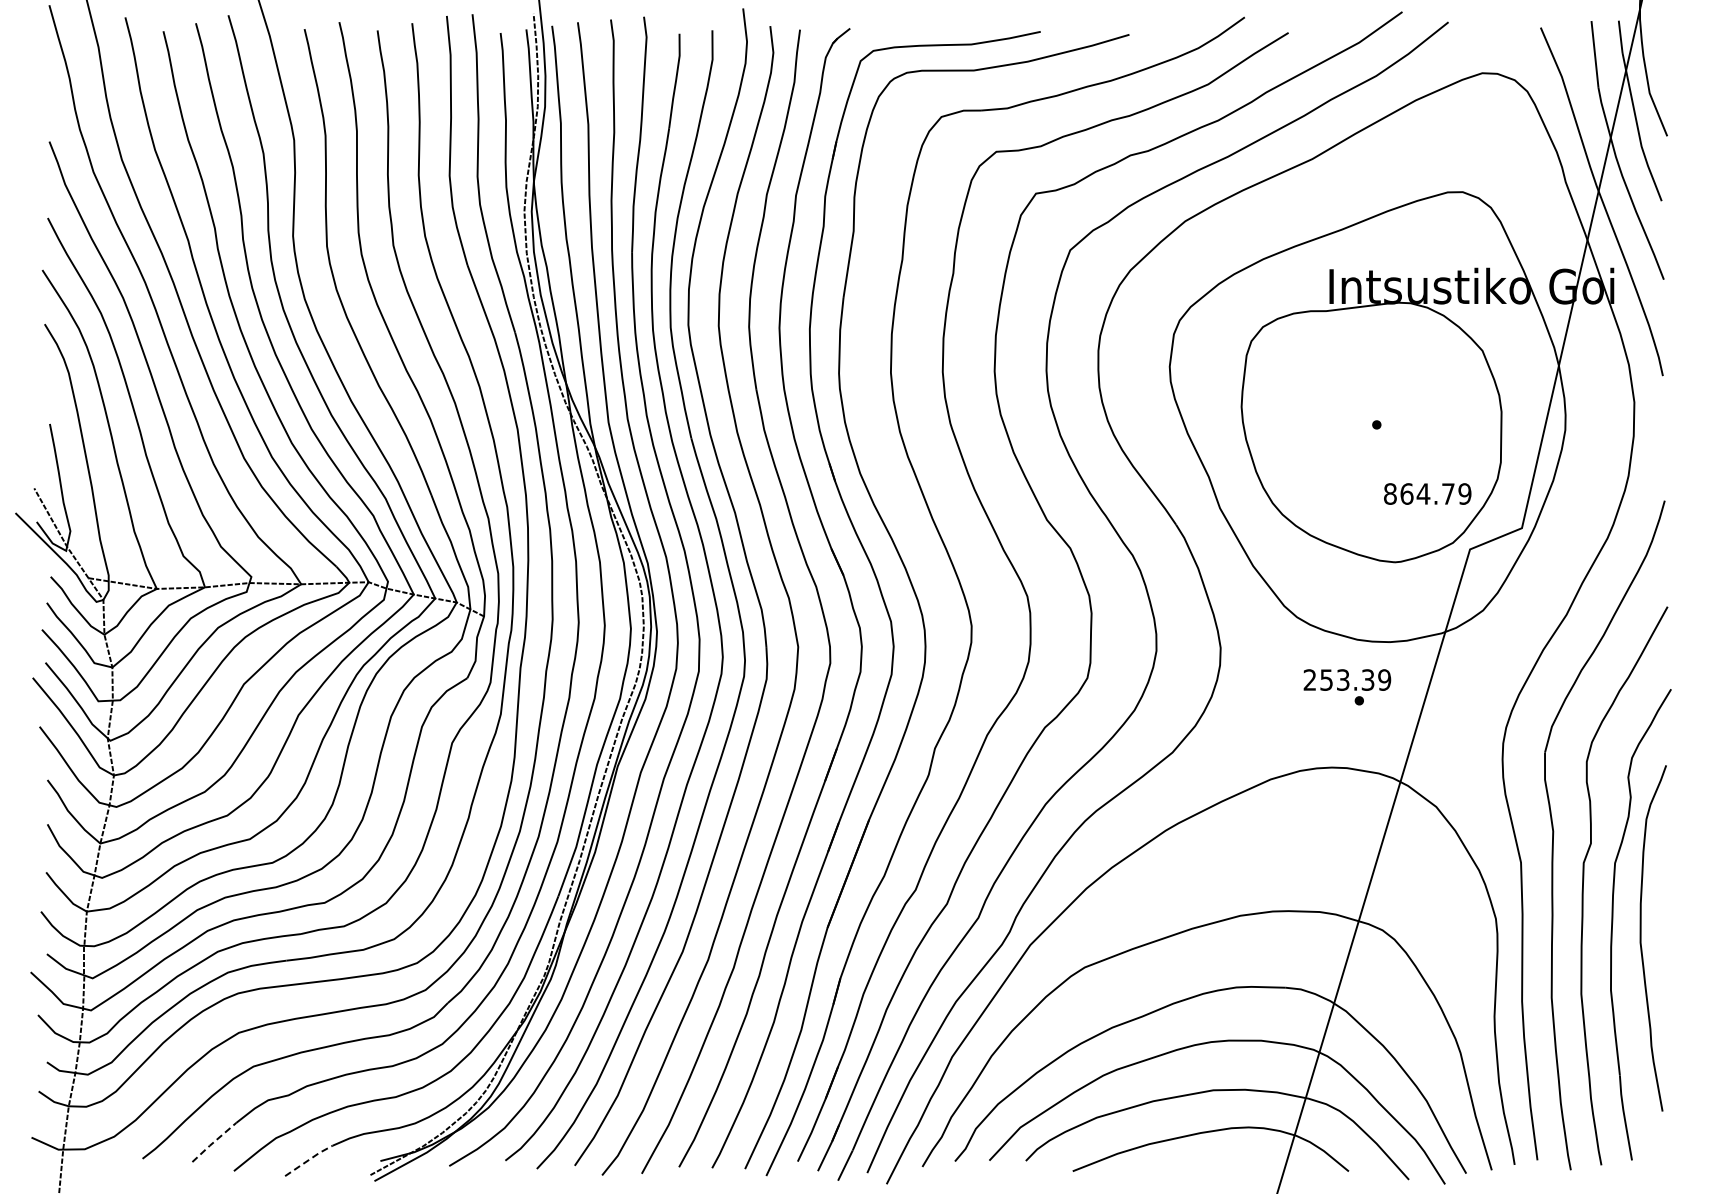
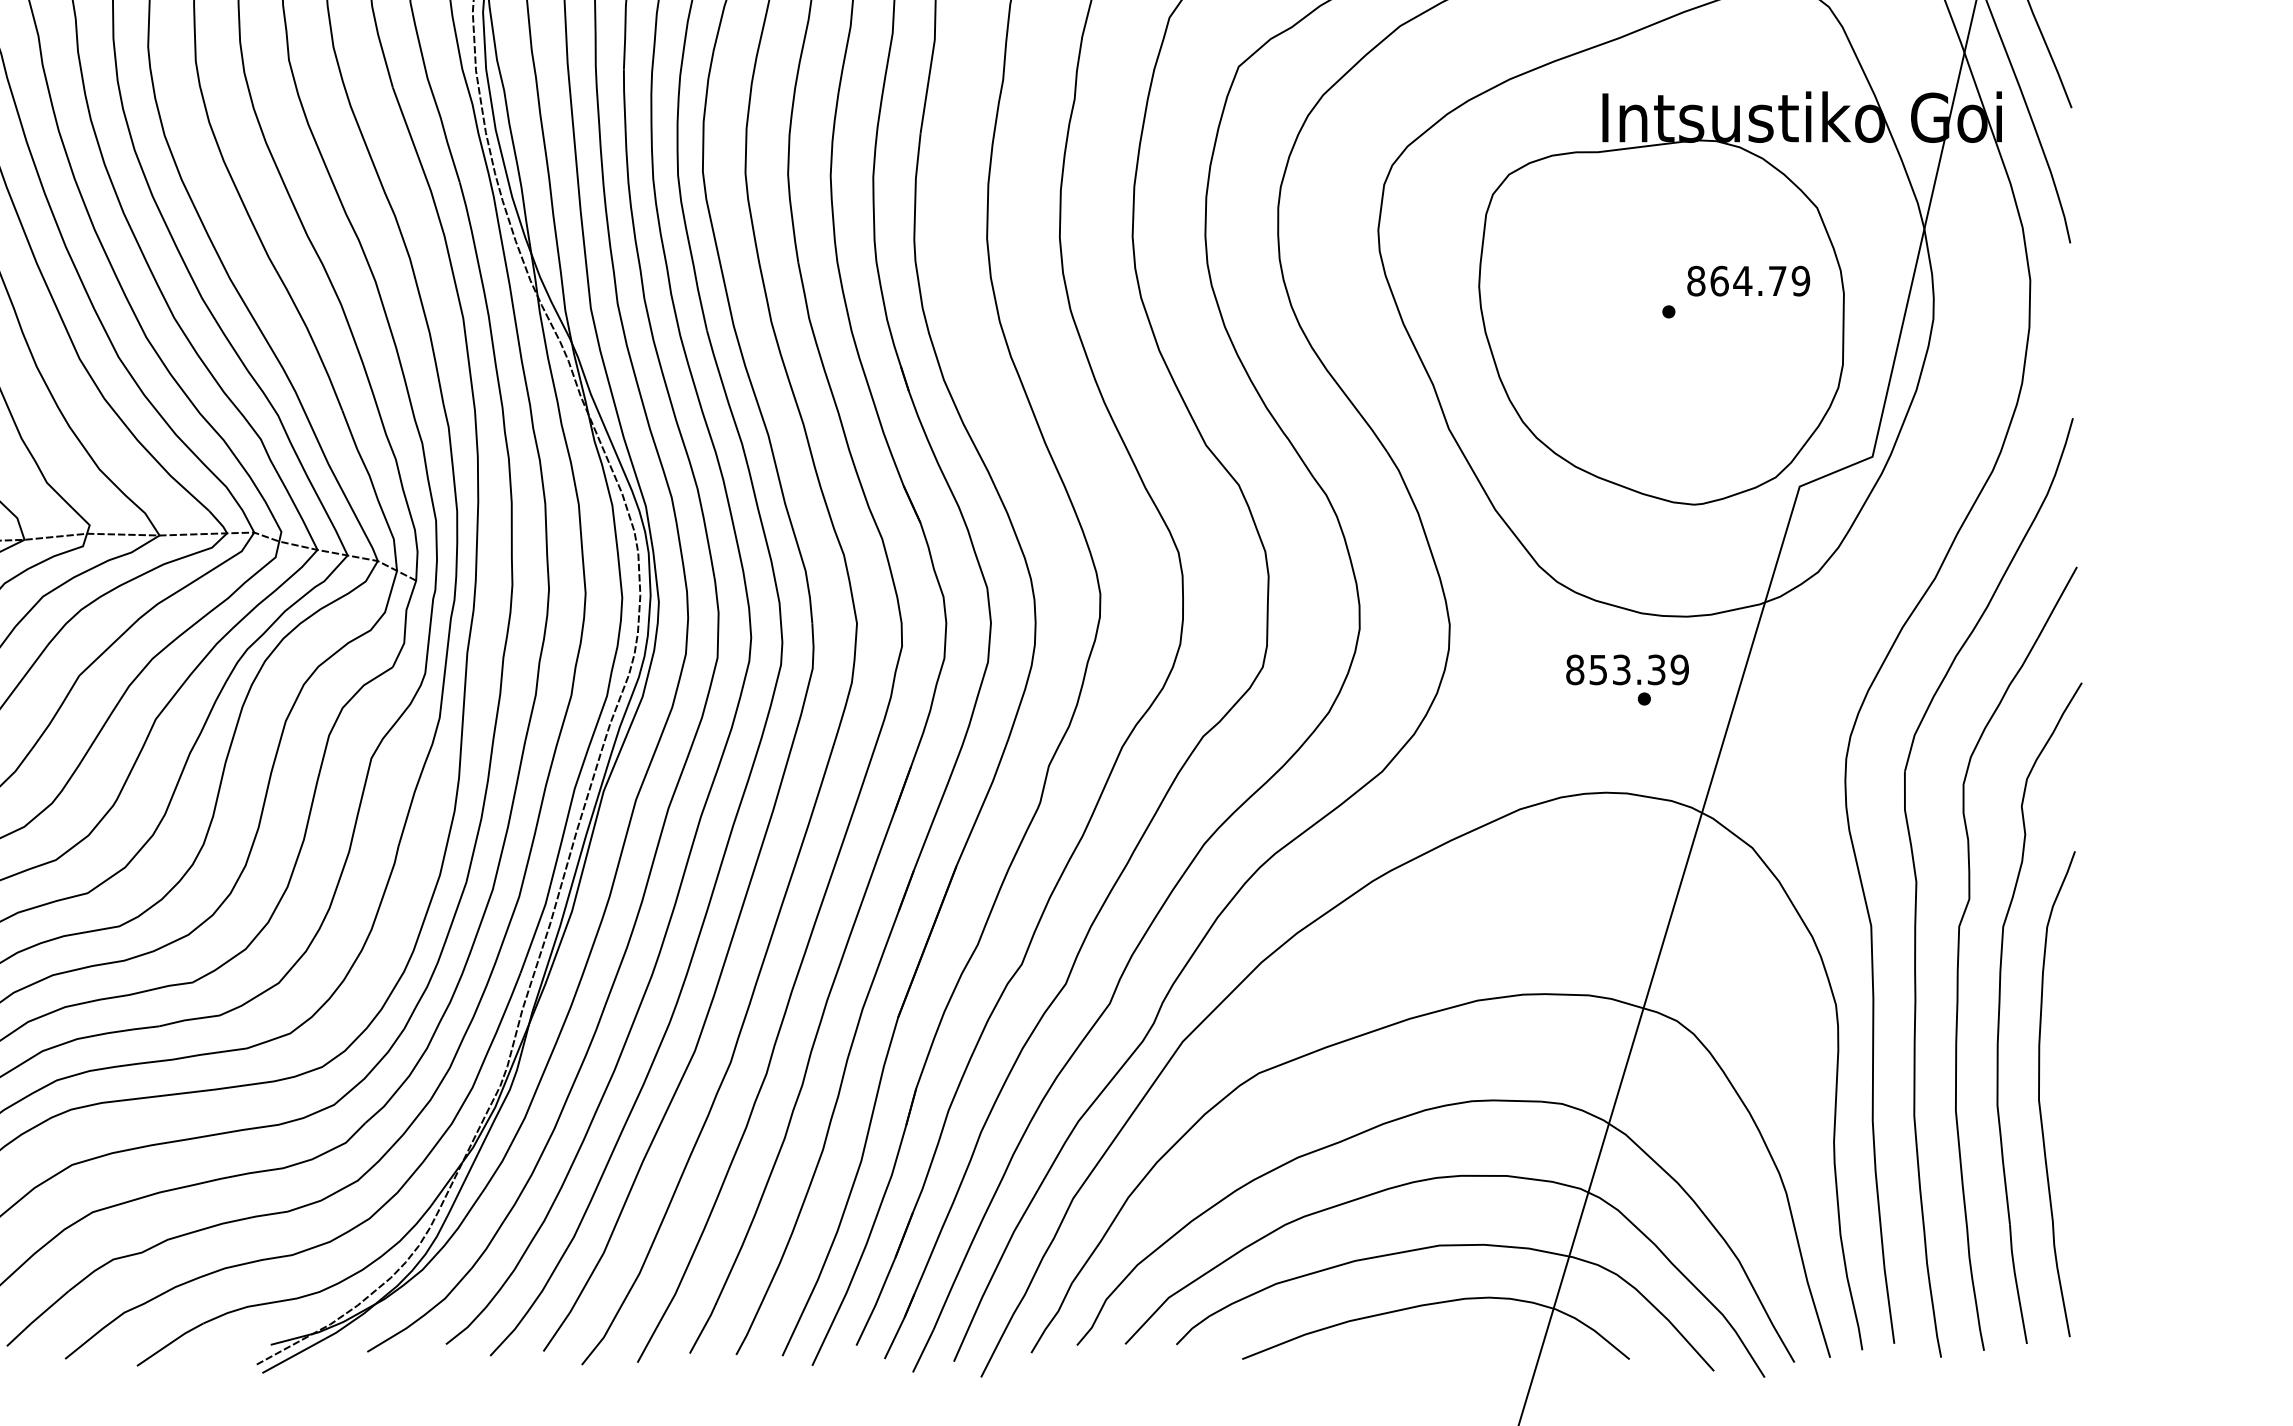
text: (1427, 493) -> (1748, 280), moved
text: (1309, 679) -> (1574, 669), 253.39 -> 853.39
curve: (1641, 938) -> (2040, 1094), moved
line: (214, 1142) -> (37, 1318), dashed -> solid
line: (308, 1160) -> (169, 1344), dashed -> solid

